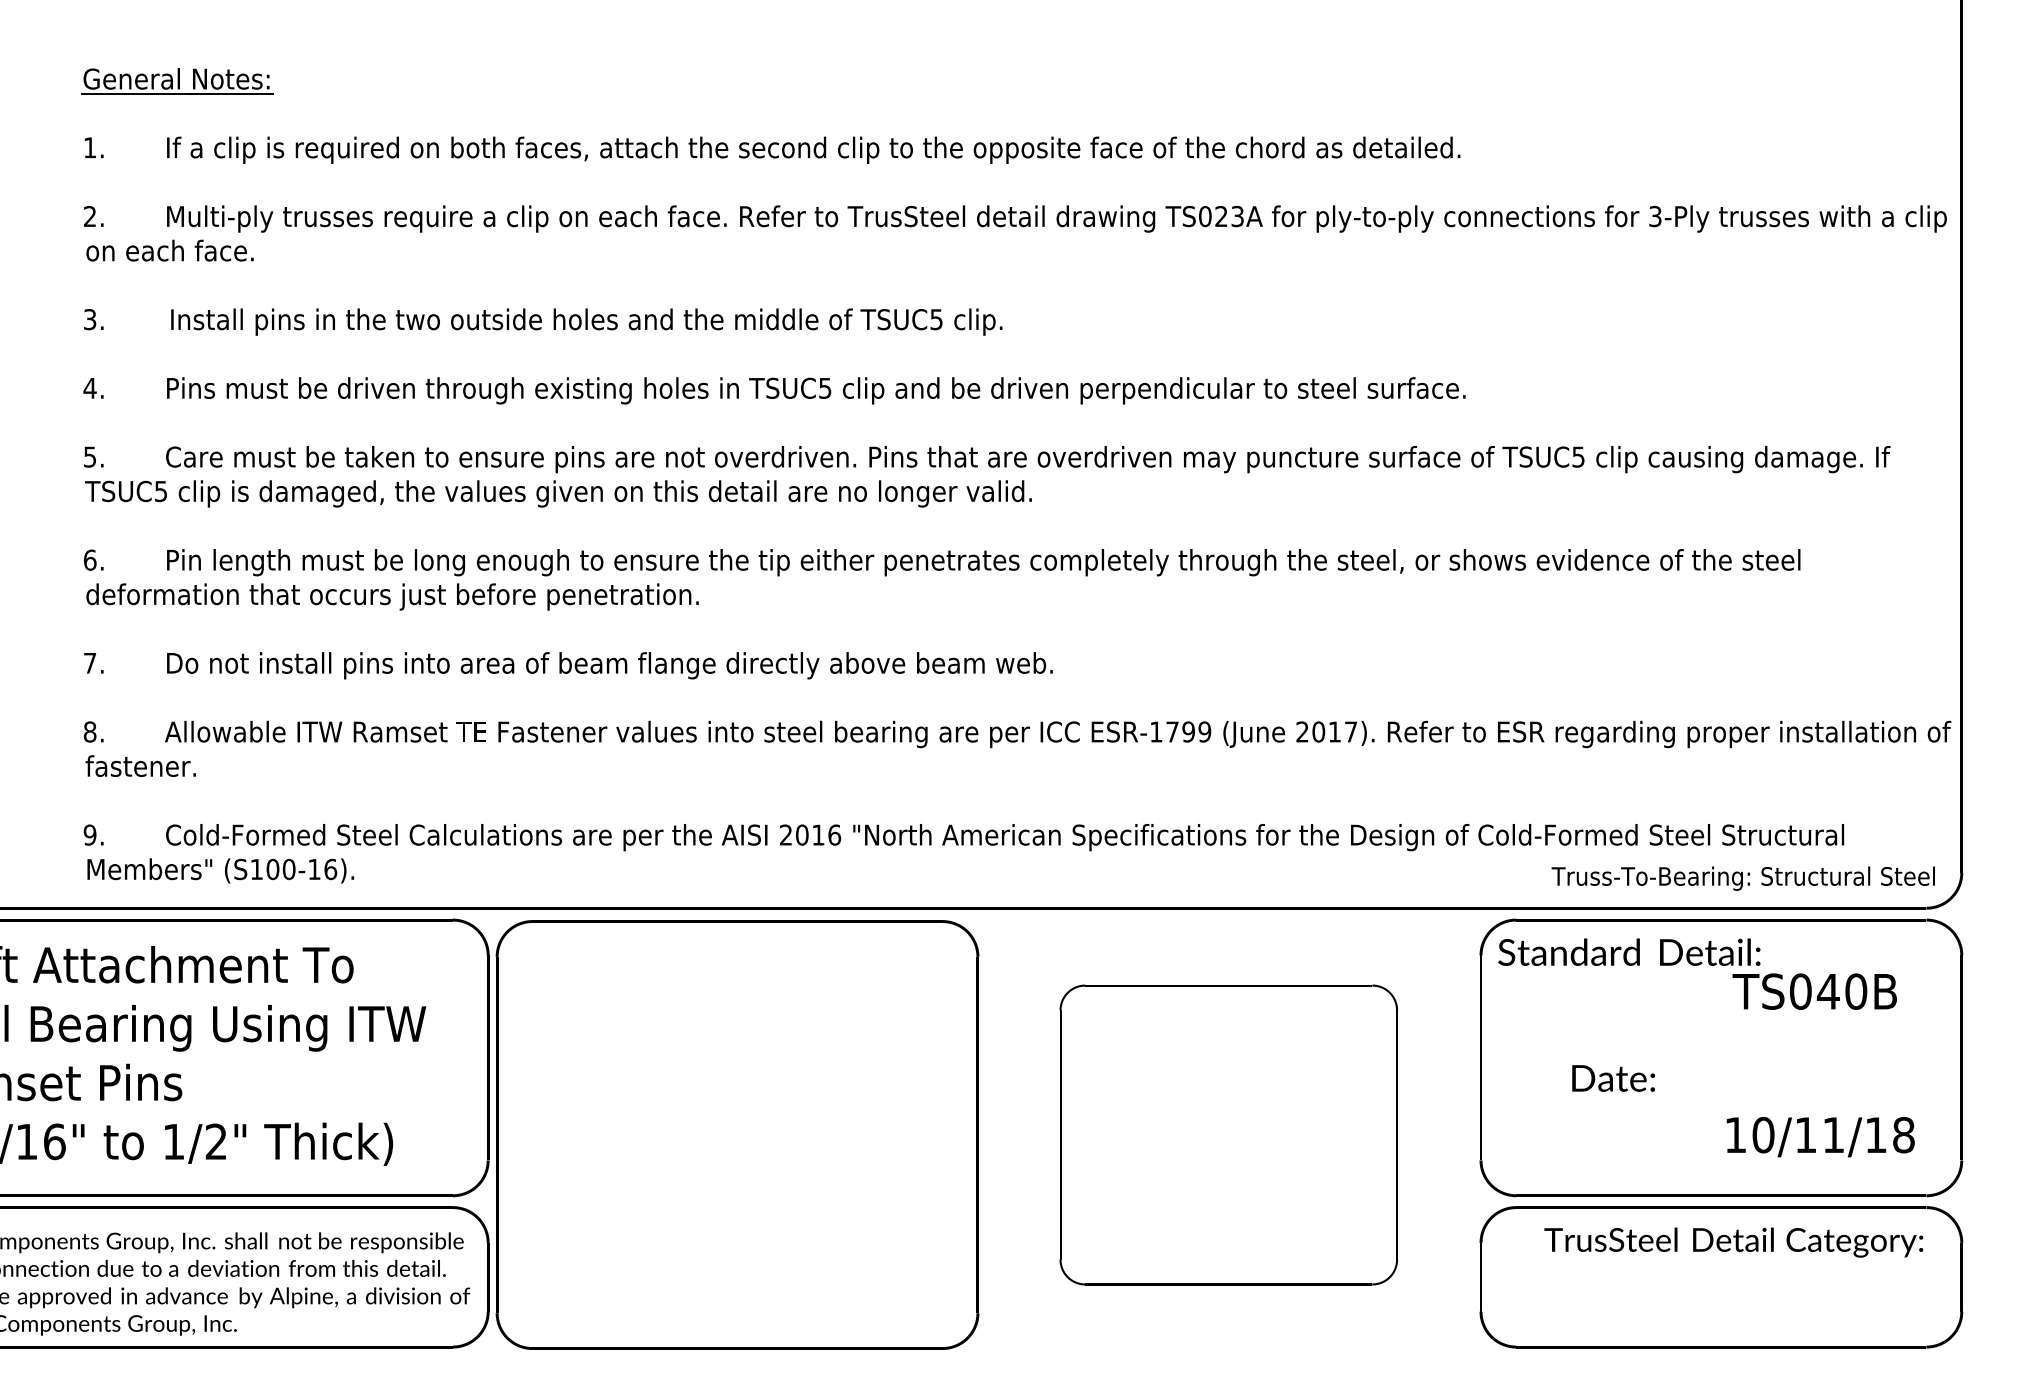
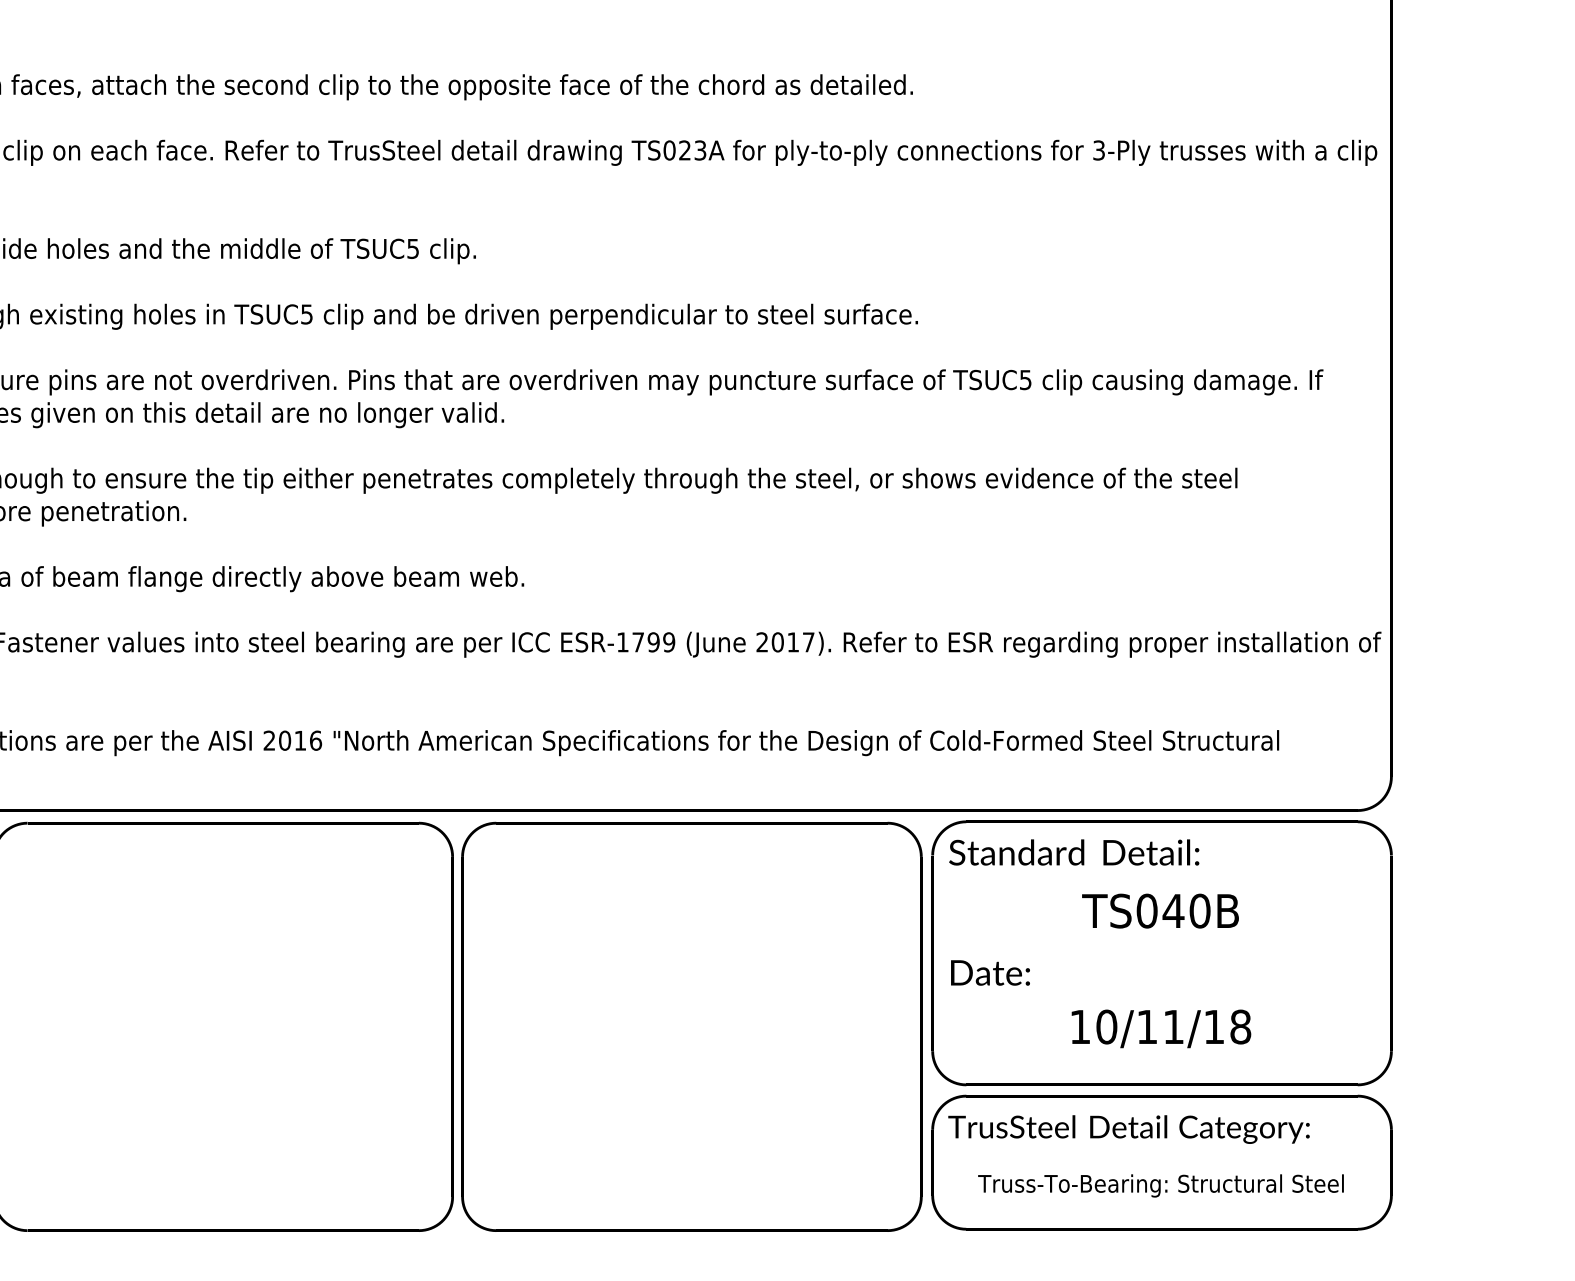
text: (1742, 878) -> (1160, 1185), moved
text: (1814, 991) -> (1160, 910), moved
text: (1613, 1078) -> (990, 972), moved
part: (1228, 1134) -> (691, 1026), size x1.43
text: (1820, 1136) -> (1161, 1028), moved
text: (1733, 1242) -> (1128, 1129), moved

